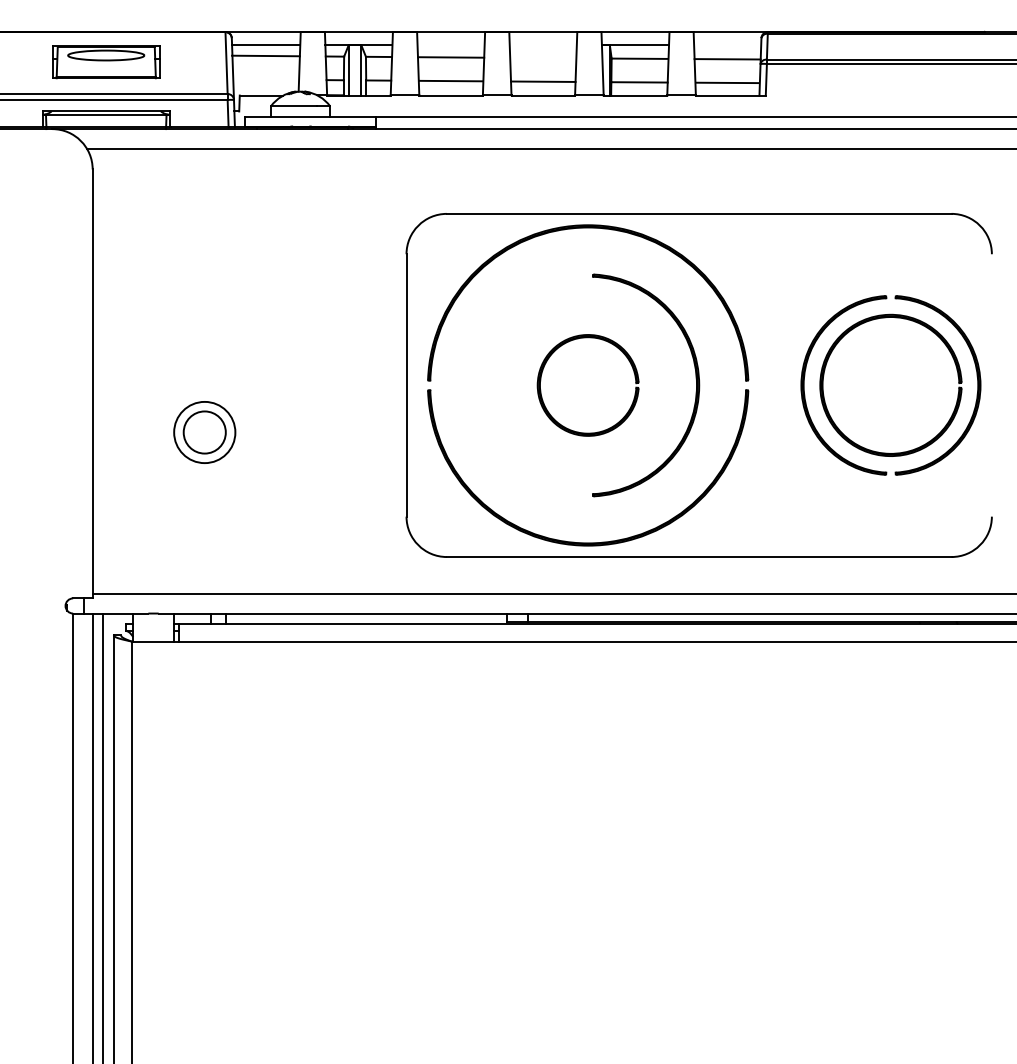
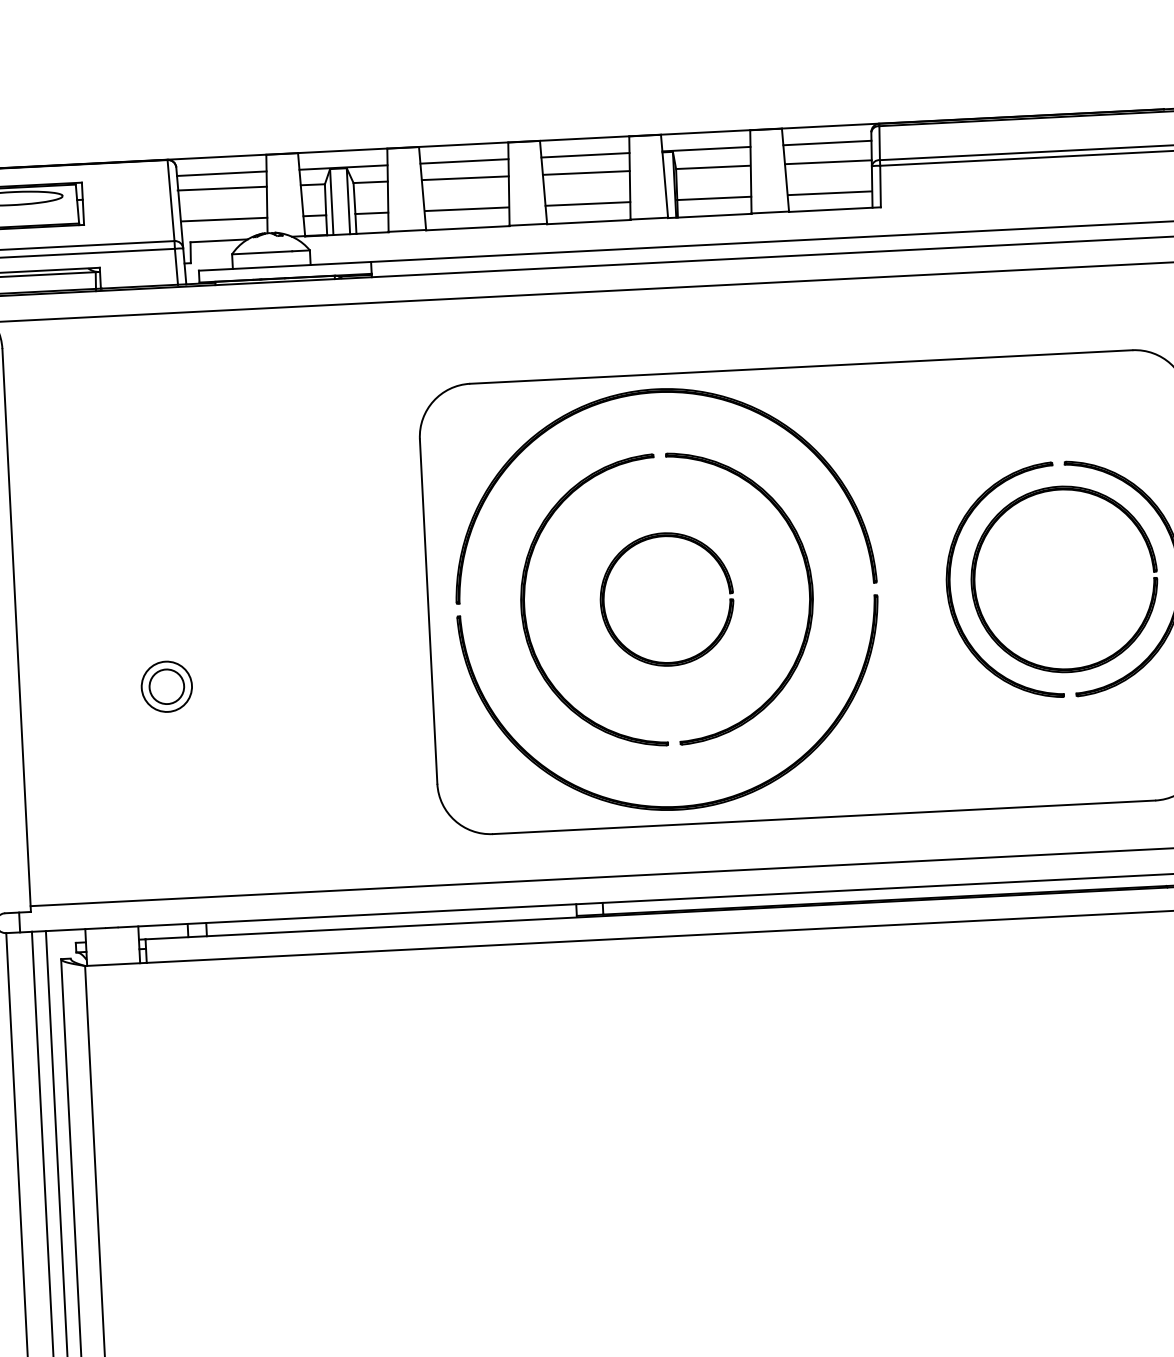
line: (450, 44) -> (463, 161), added
line: (542, 44) -> (584, 155), added
line: (727, 44) -> (827, 142), added
line: (543, 57) -> (586, 172), added
line: (266, 79) -> (224, 219), added
part: (480, 385) -> (525, 606), added
part: (204, 432) -> (166, 686), size x0.62

